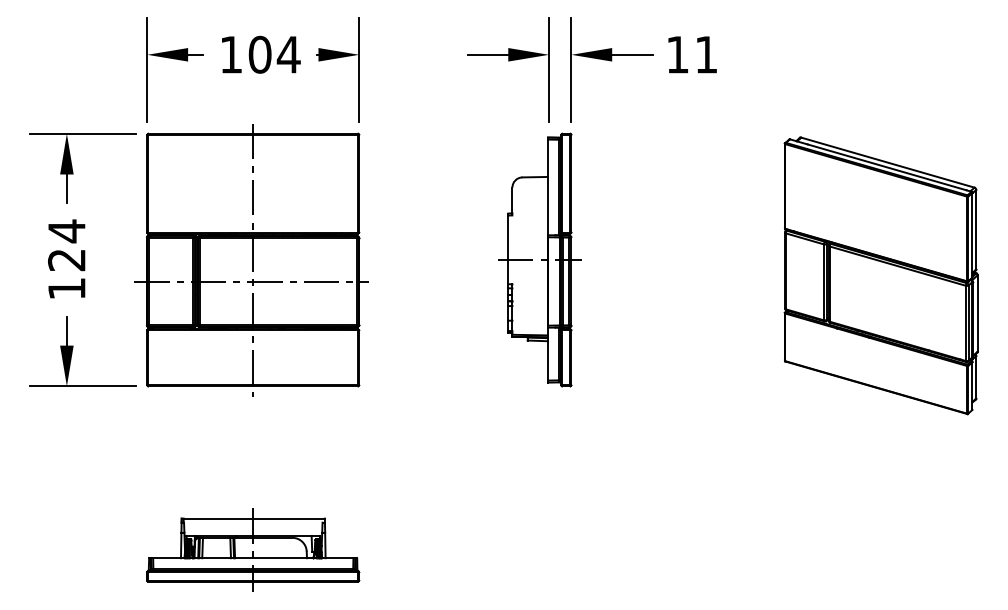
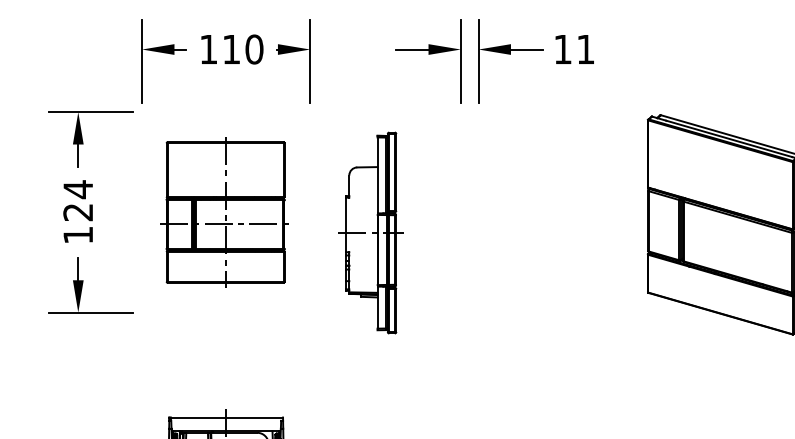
text: (274, 54) -> (243, 49), 104 -> 110
part: (539, 259) -> (370, 232), moved
part: (251, 260) -> (224, 212), size x0.7

